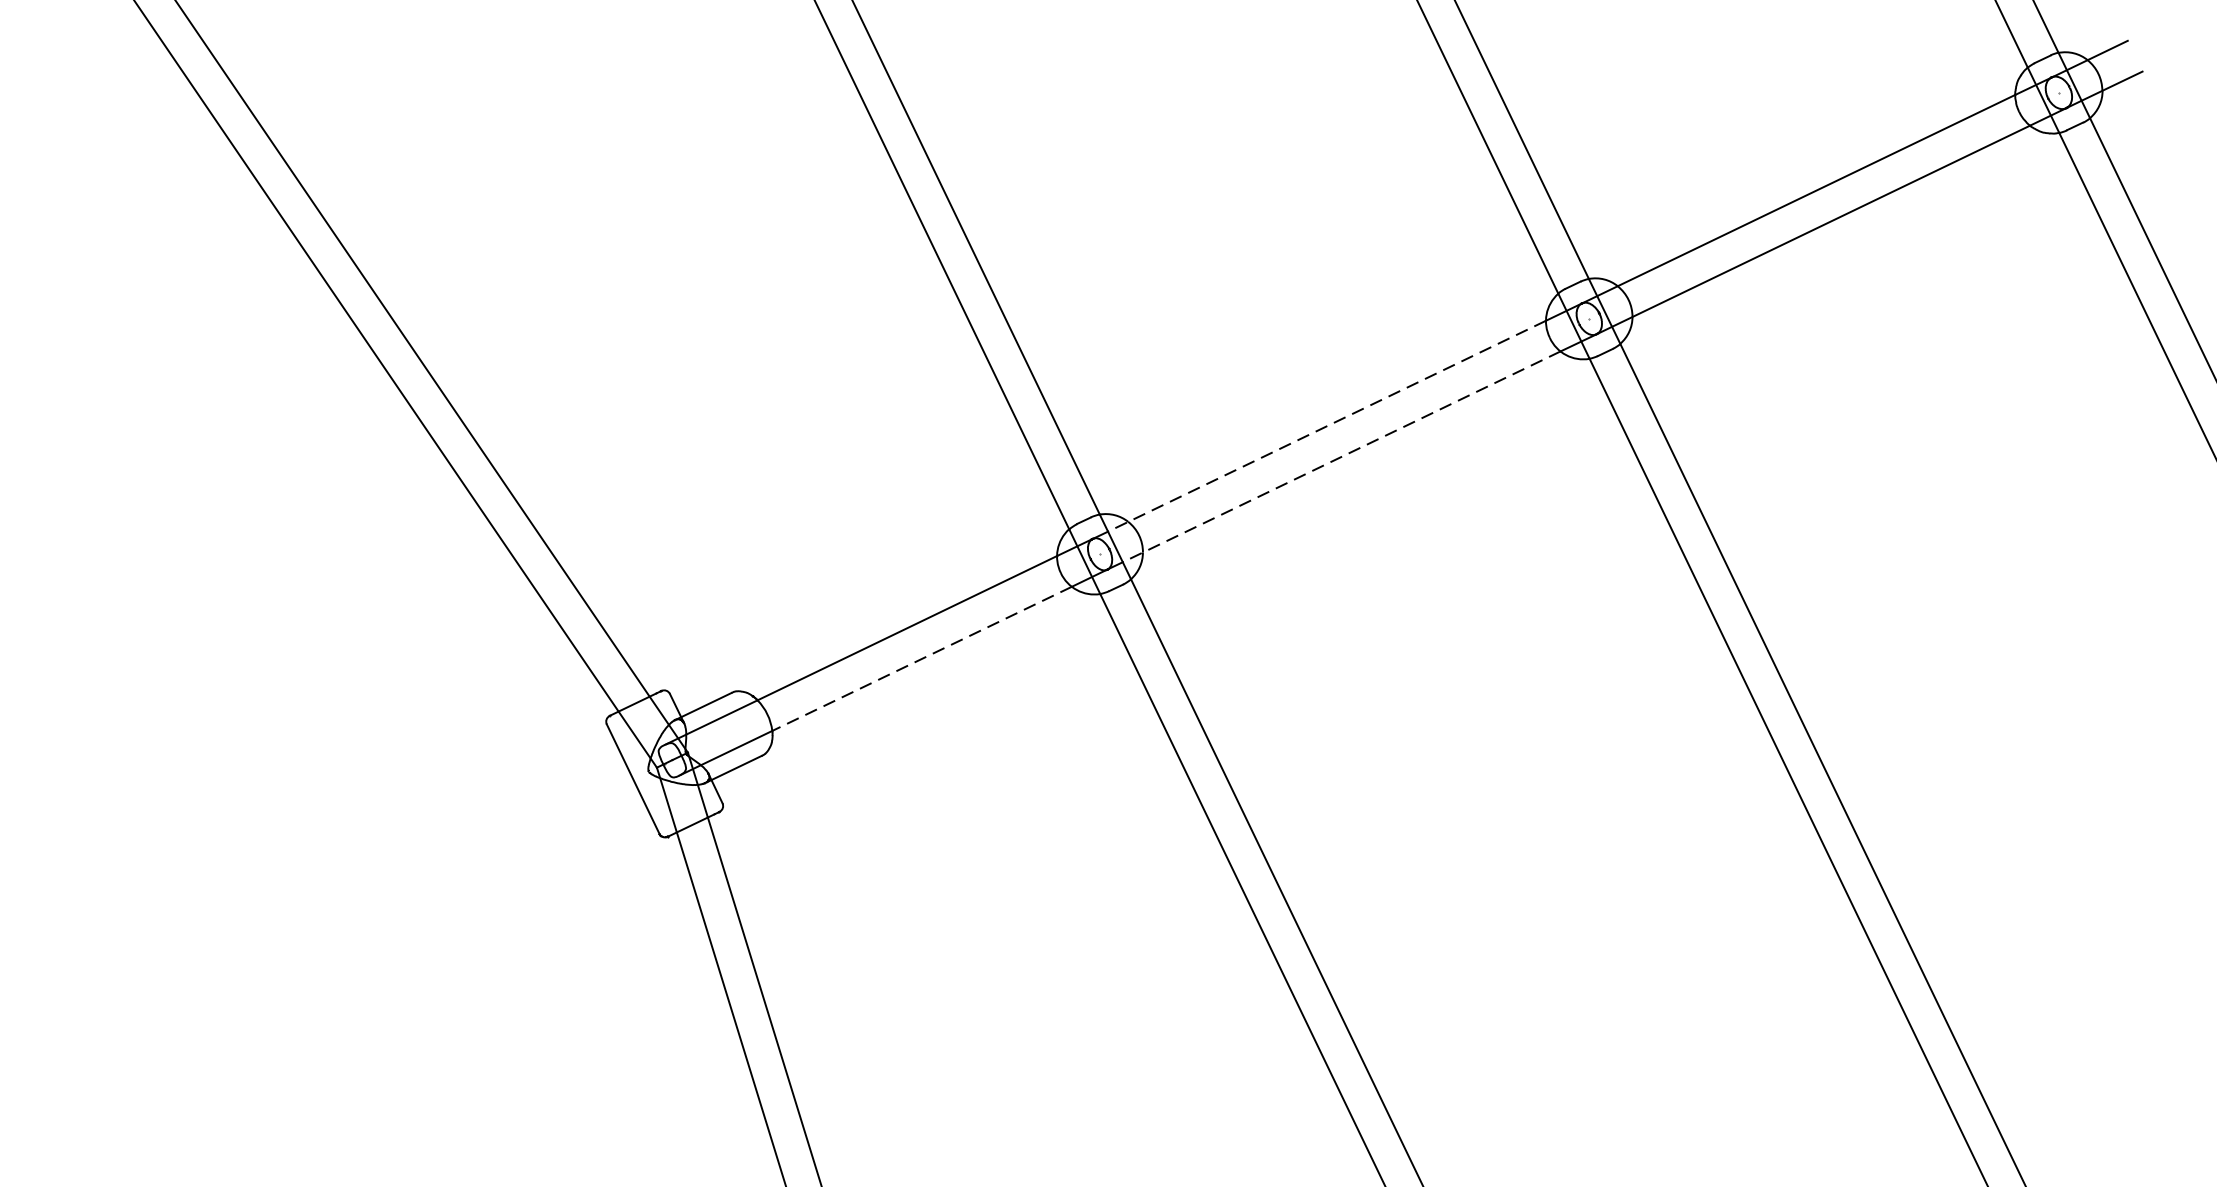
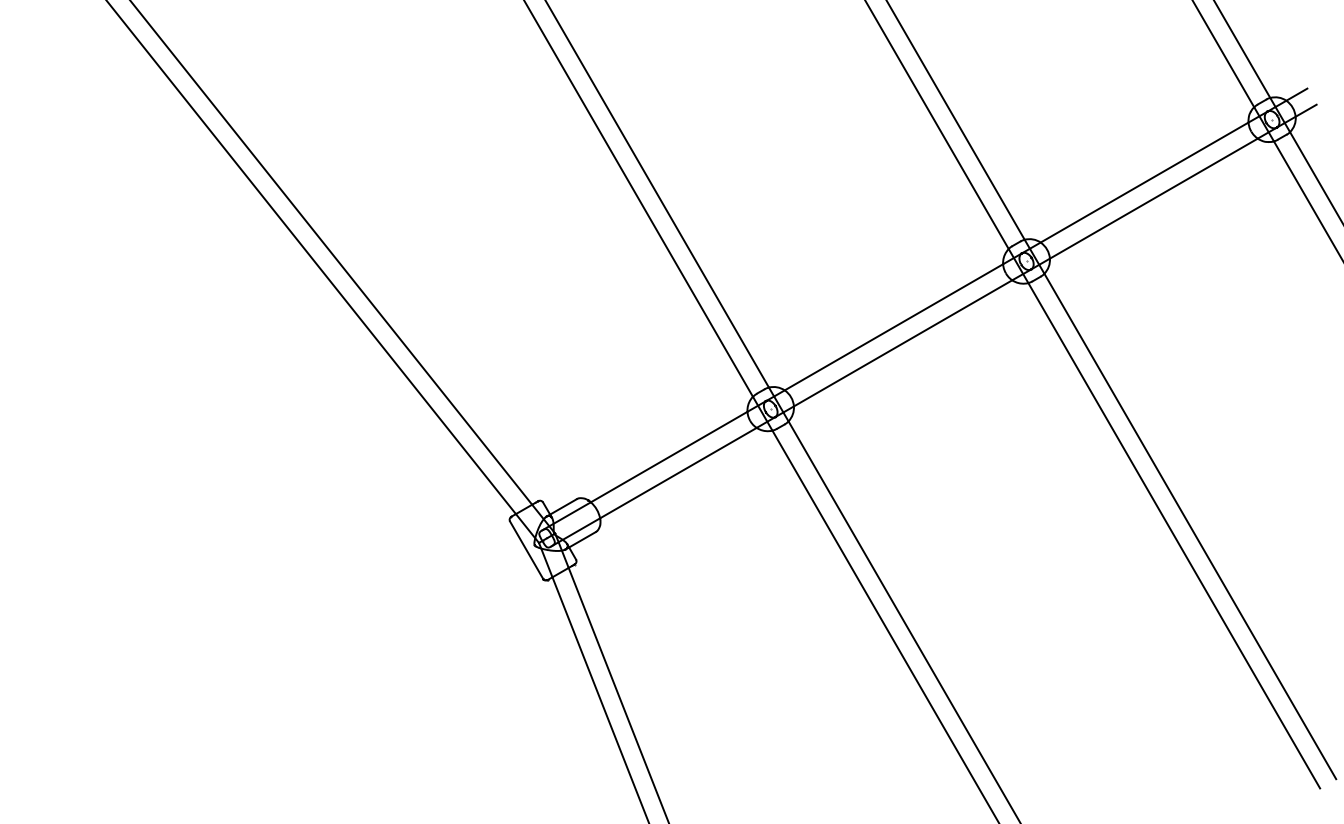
line: (1326, 426) -> (888, 330), dashed -> solid
line: (1341, 456) -> (897, 346), dashed -> solid
line: (922, 659) -> (678, 473), dashed -> solid

